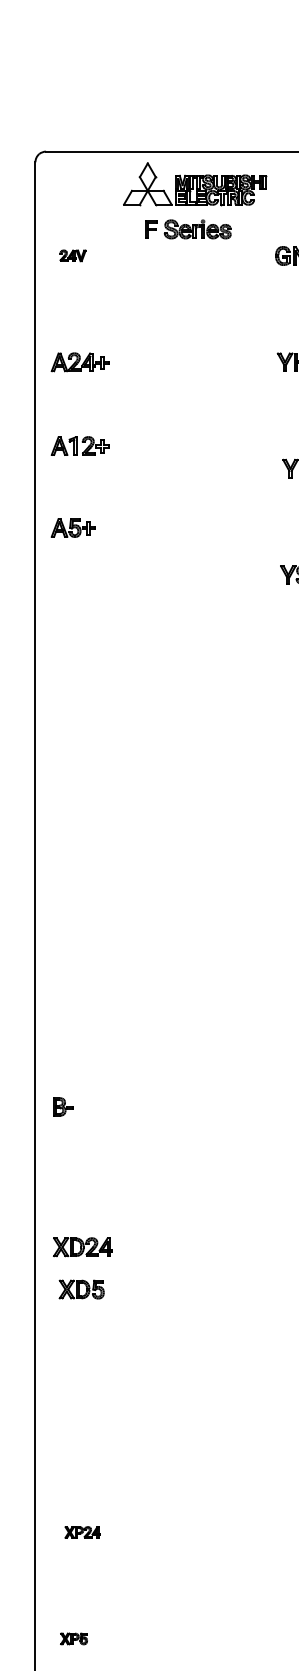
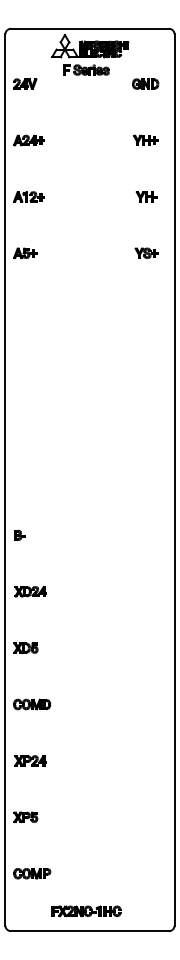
part: (73, 254) -> (25, 83), size x1.67
part: (79, 445) -> (28, 196), moved
part: (73, 526) -> (25, 252), moved
part: (82, 1246) -> (30, 591), moved
part: (80, 1288) -> (25, 647), moved
part: (86, 1426) -> (32, 704), added
part: (82, 1531) -> (30, 760), size x1.67
part: (73, 1639) -> (25, 817), size x1.67

